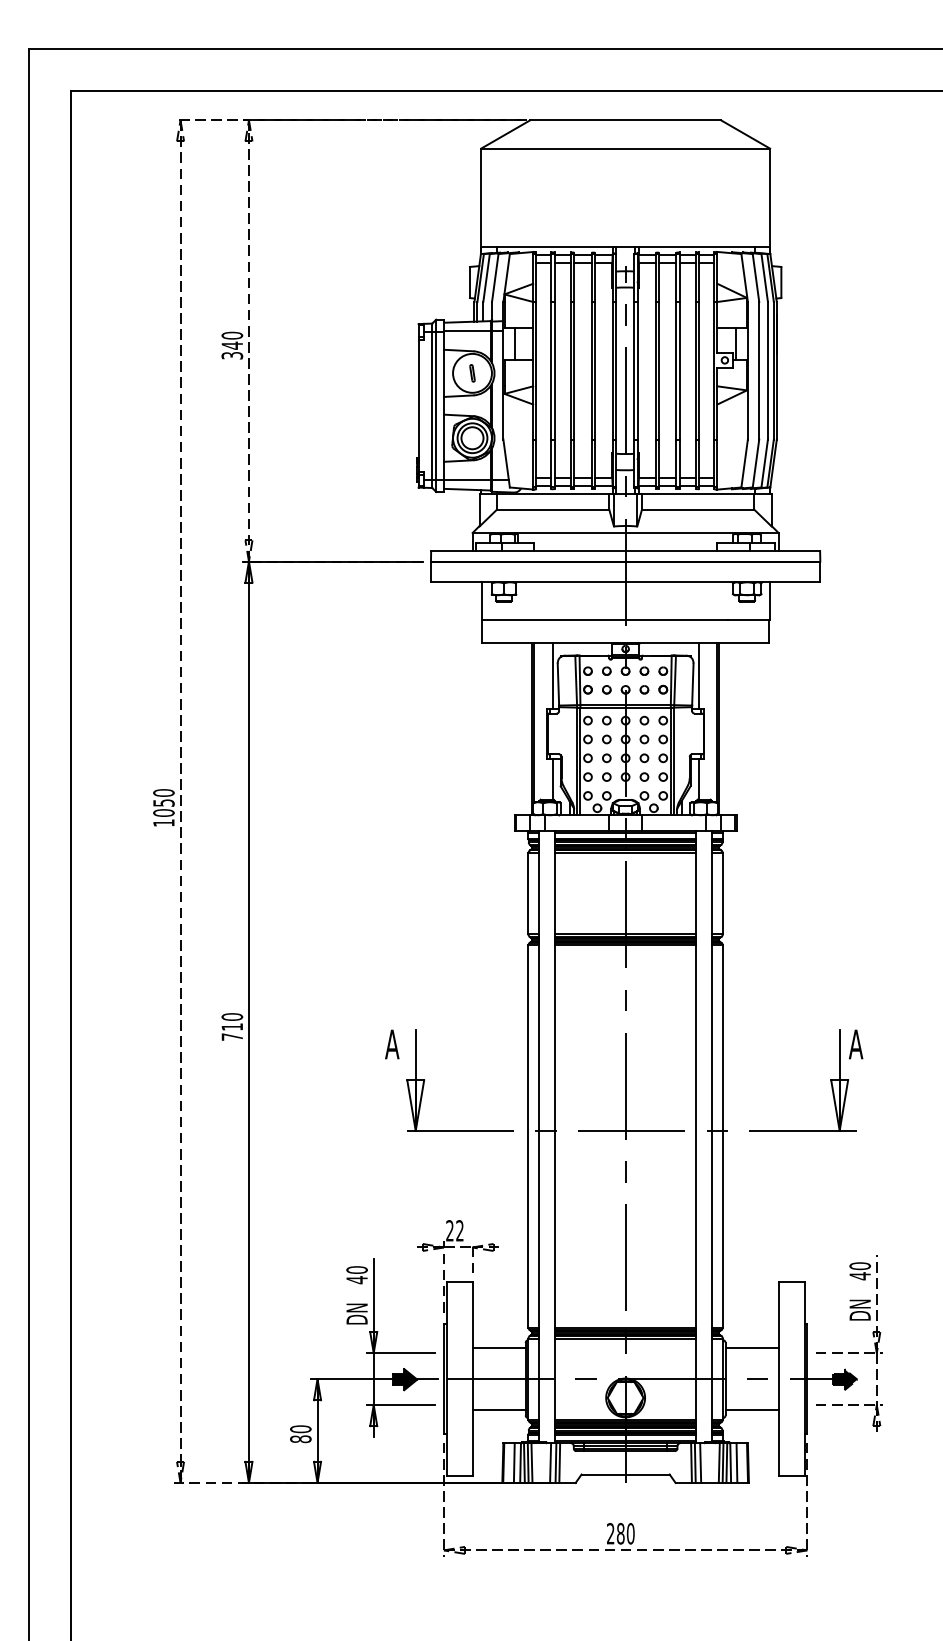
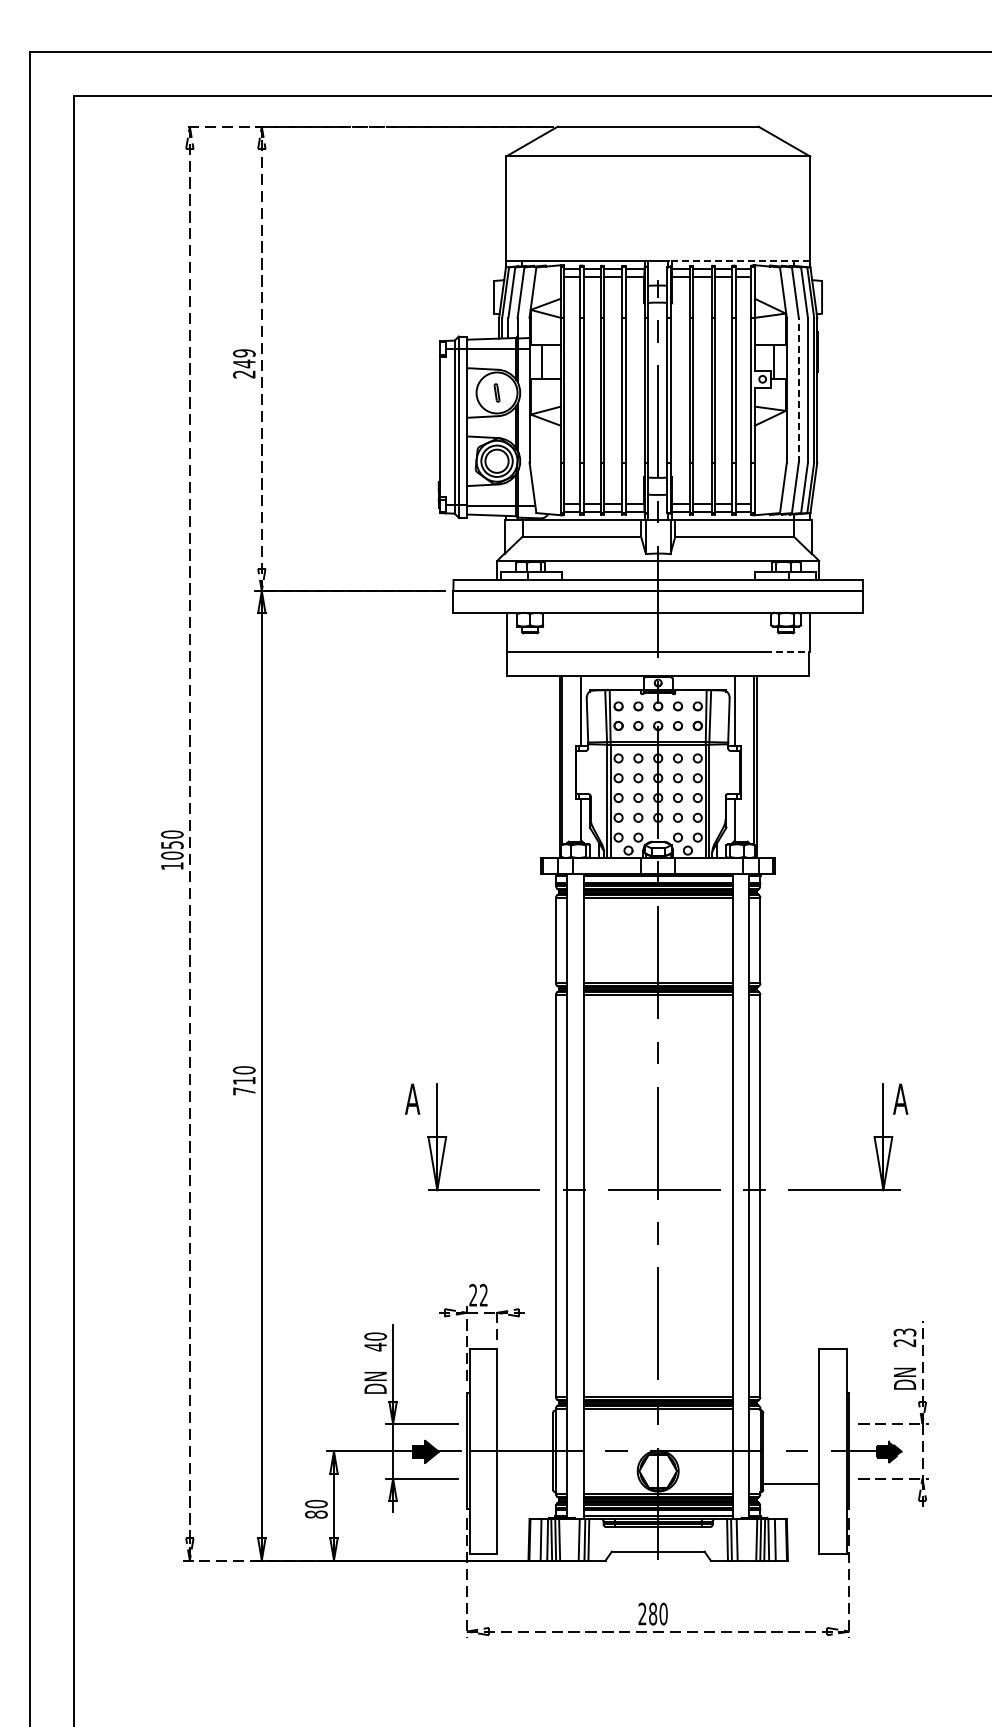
line: (702, 247) -> (739, 260), solid -> dashed
text: (232, 345) -> (244, 363), 340 -> 249
line: (758, 370) -> (798, 389), solid -> dashed
line: (749, 619) -> (788, 652), solid -> dashed
text: (859, 1270) -> (904, 1337), 40 -> 23
line: (499, 1347) -> (525, 1418), removed
line: (752, 1347) -> (791, 1418), removed
line: (499, 1410) -> (525, 1484), removed

